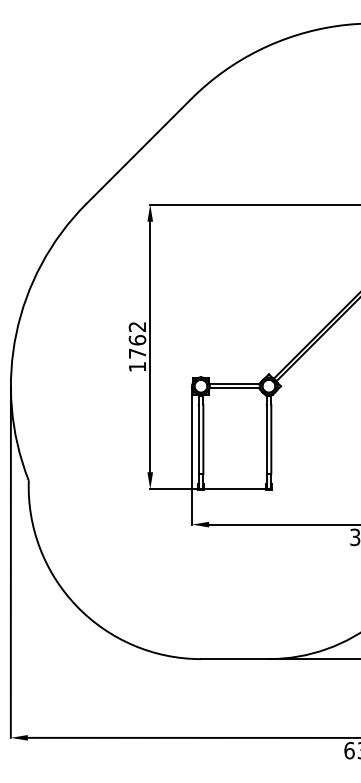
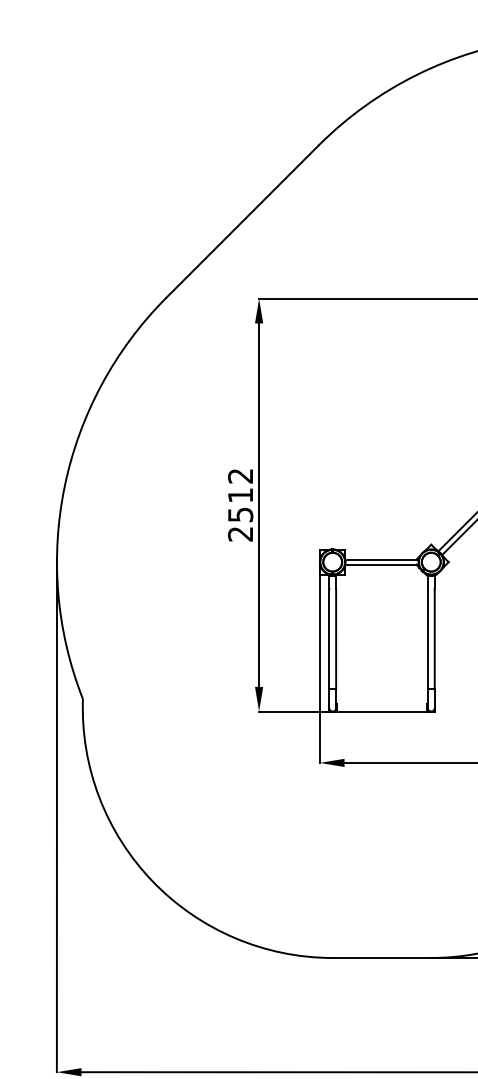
text: (137, 353) -> (240, 514), 1762 -> 2512

